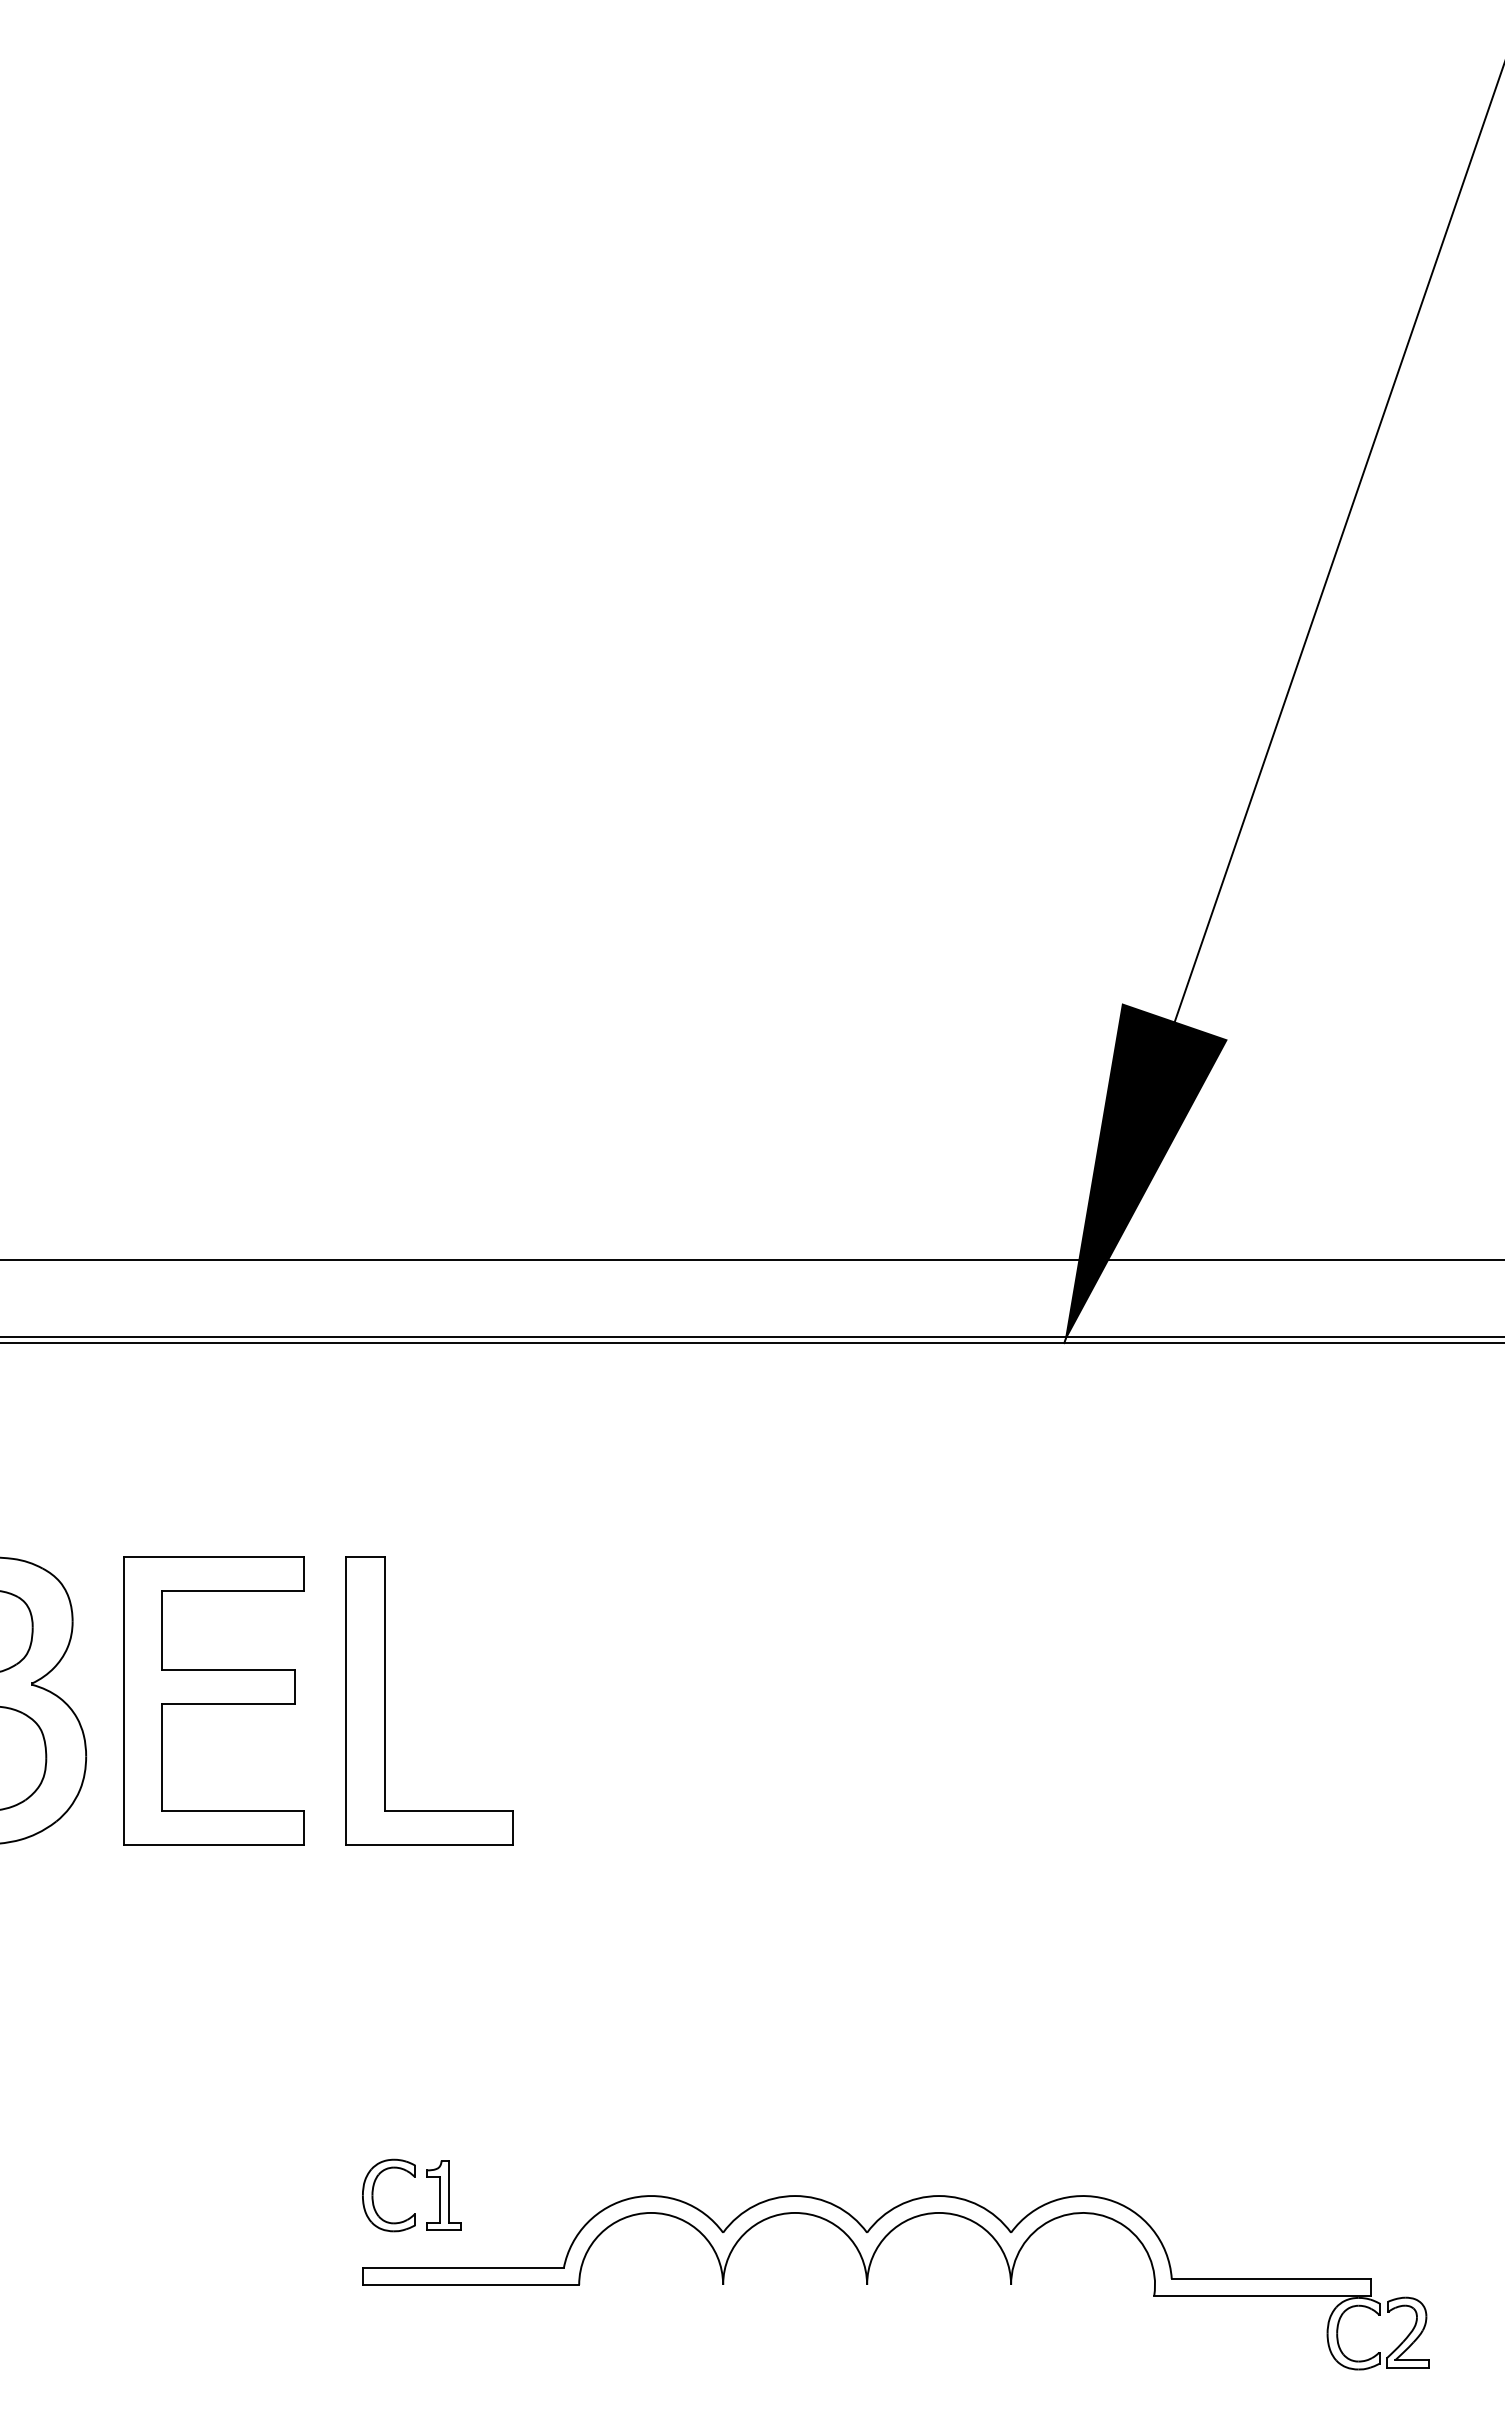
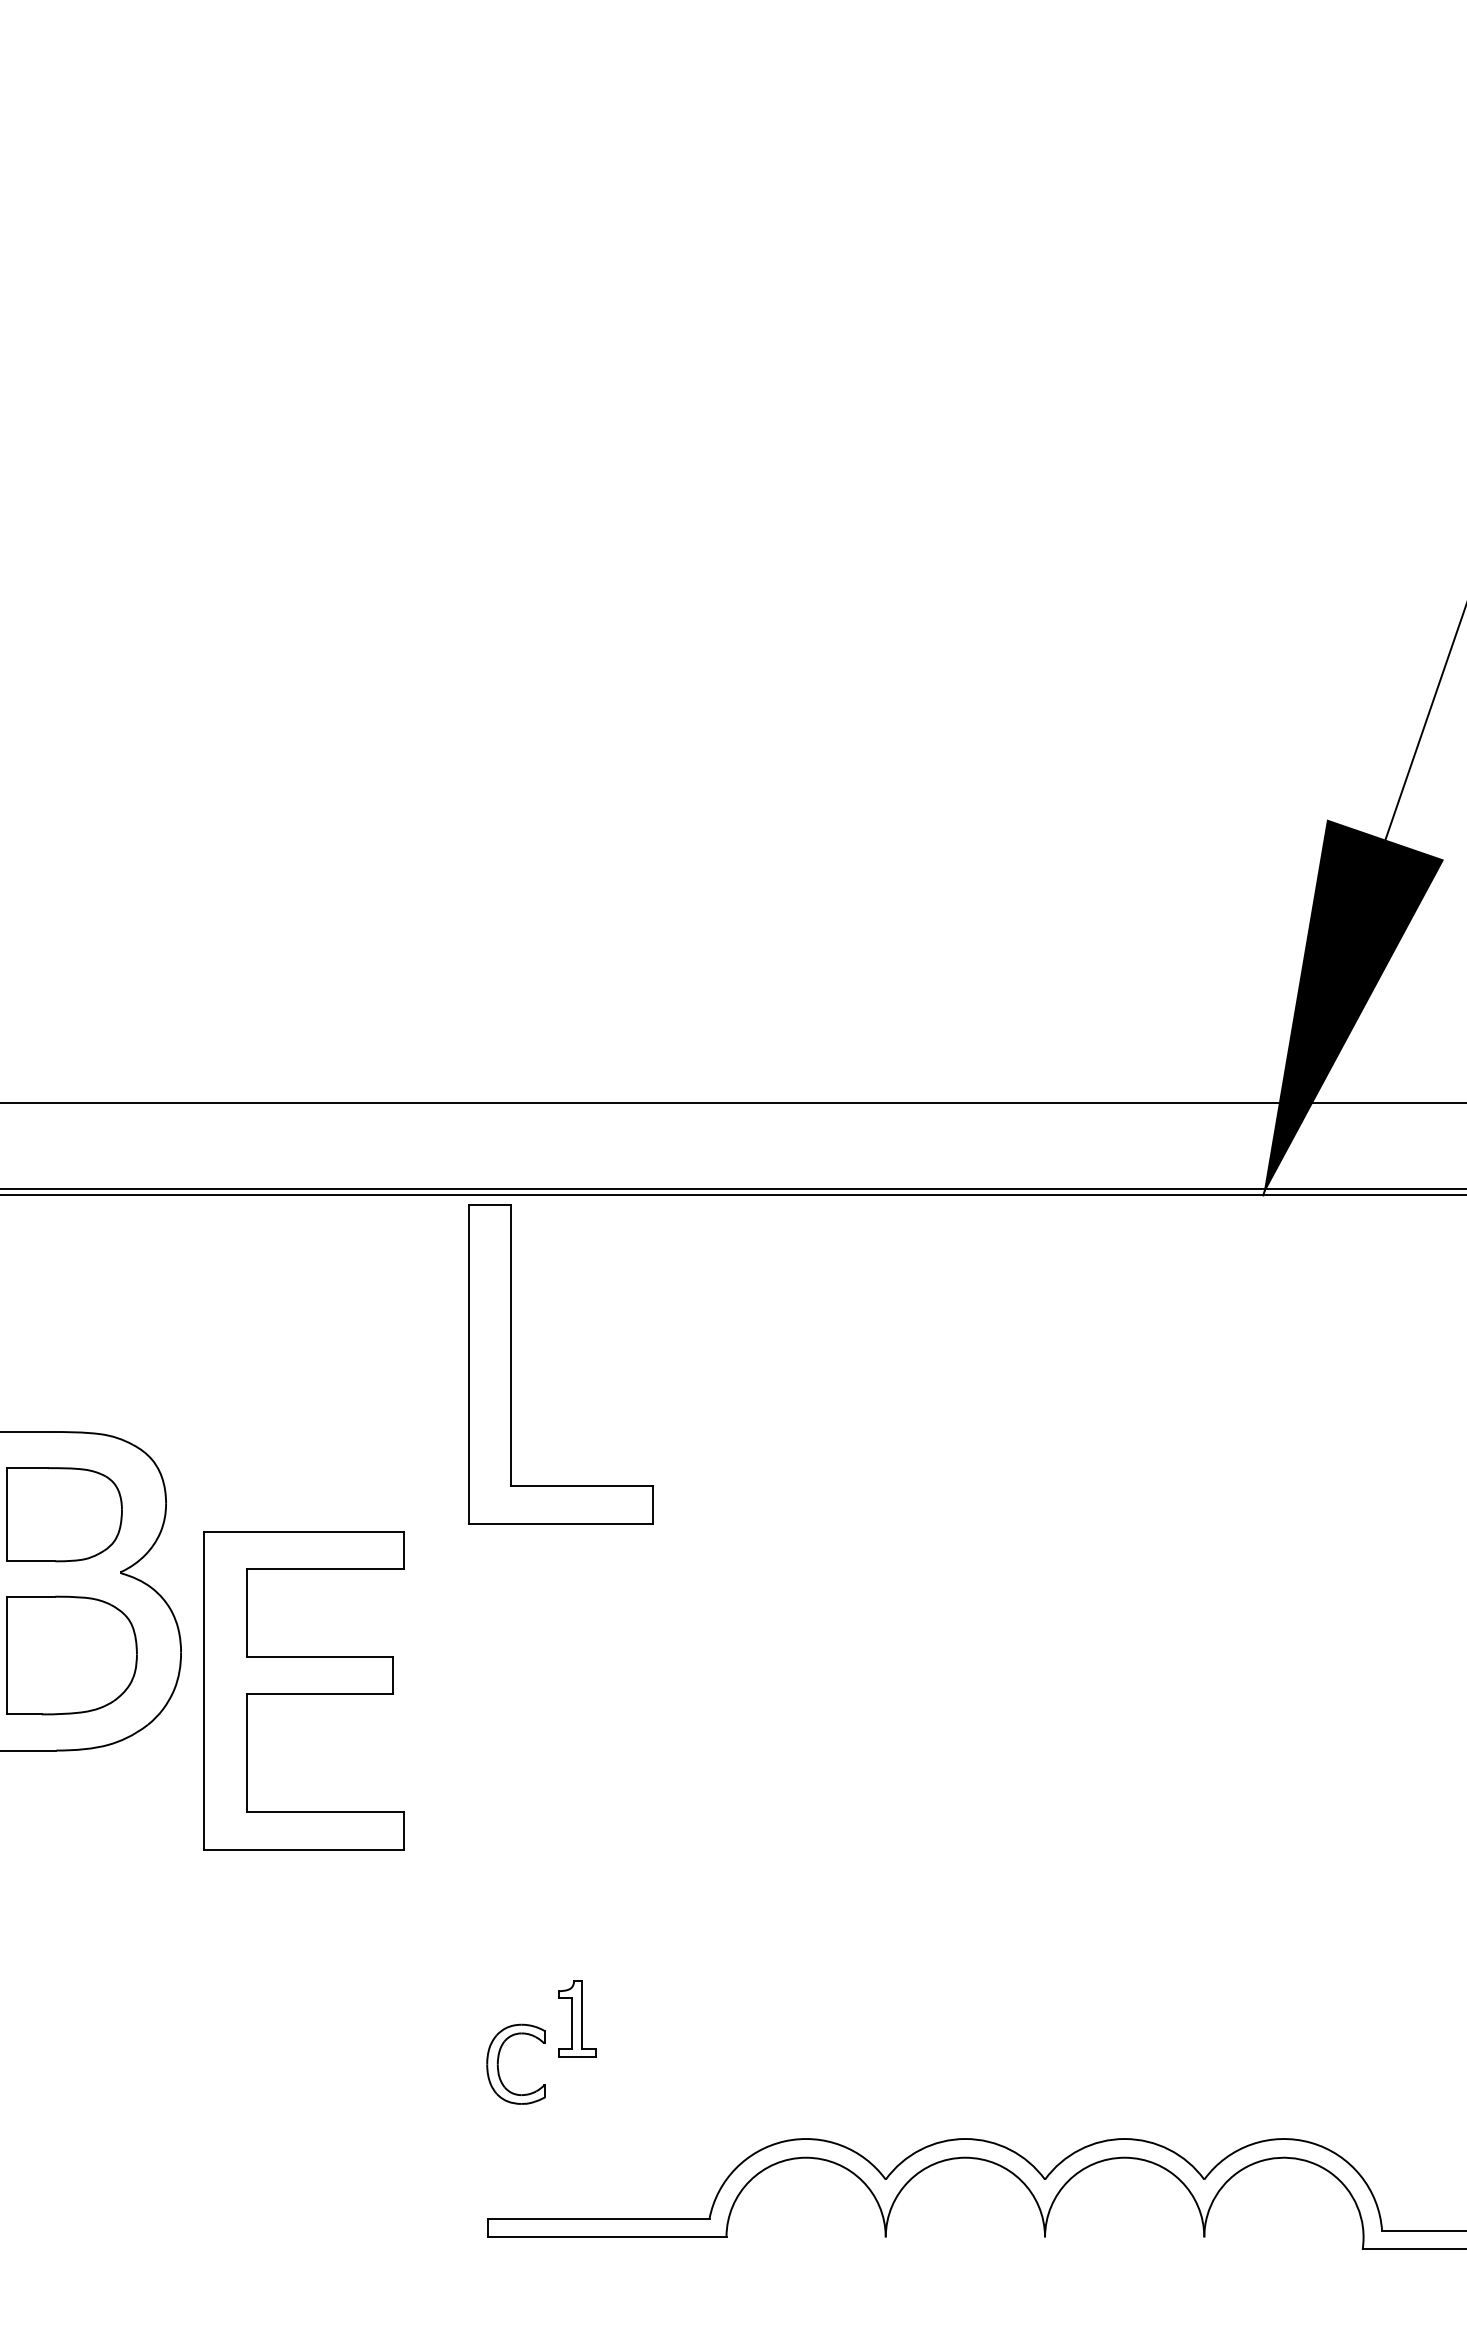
part: (213, 1700) -> (303, 1690), moved
part: (385, 1700) -> (512, 1364), moved
part: (373, 2195) -> (498, 2064), moved
part: (443, 2195) -> (576, 2018), moved

